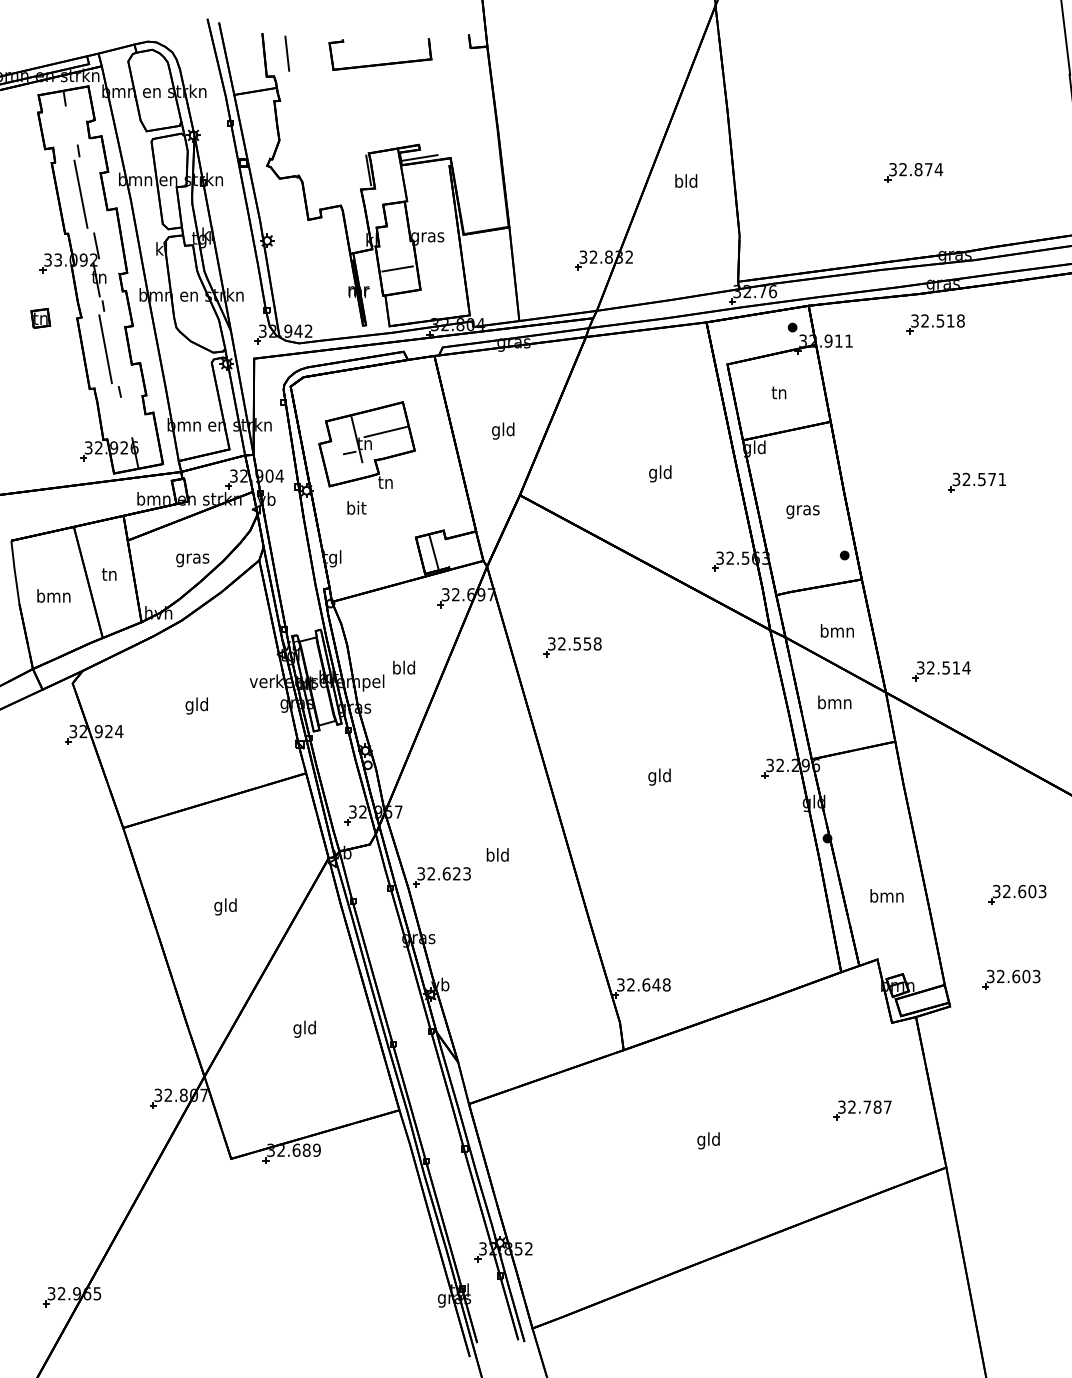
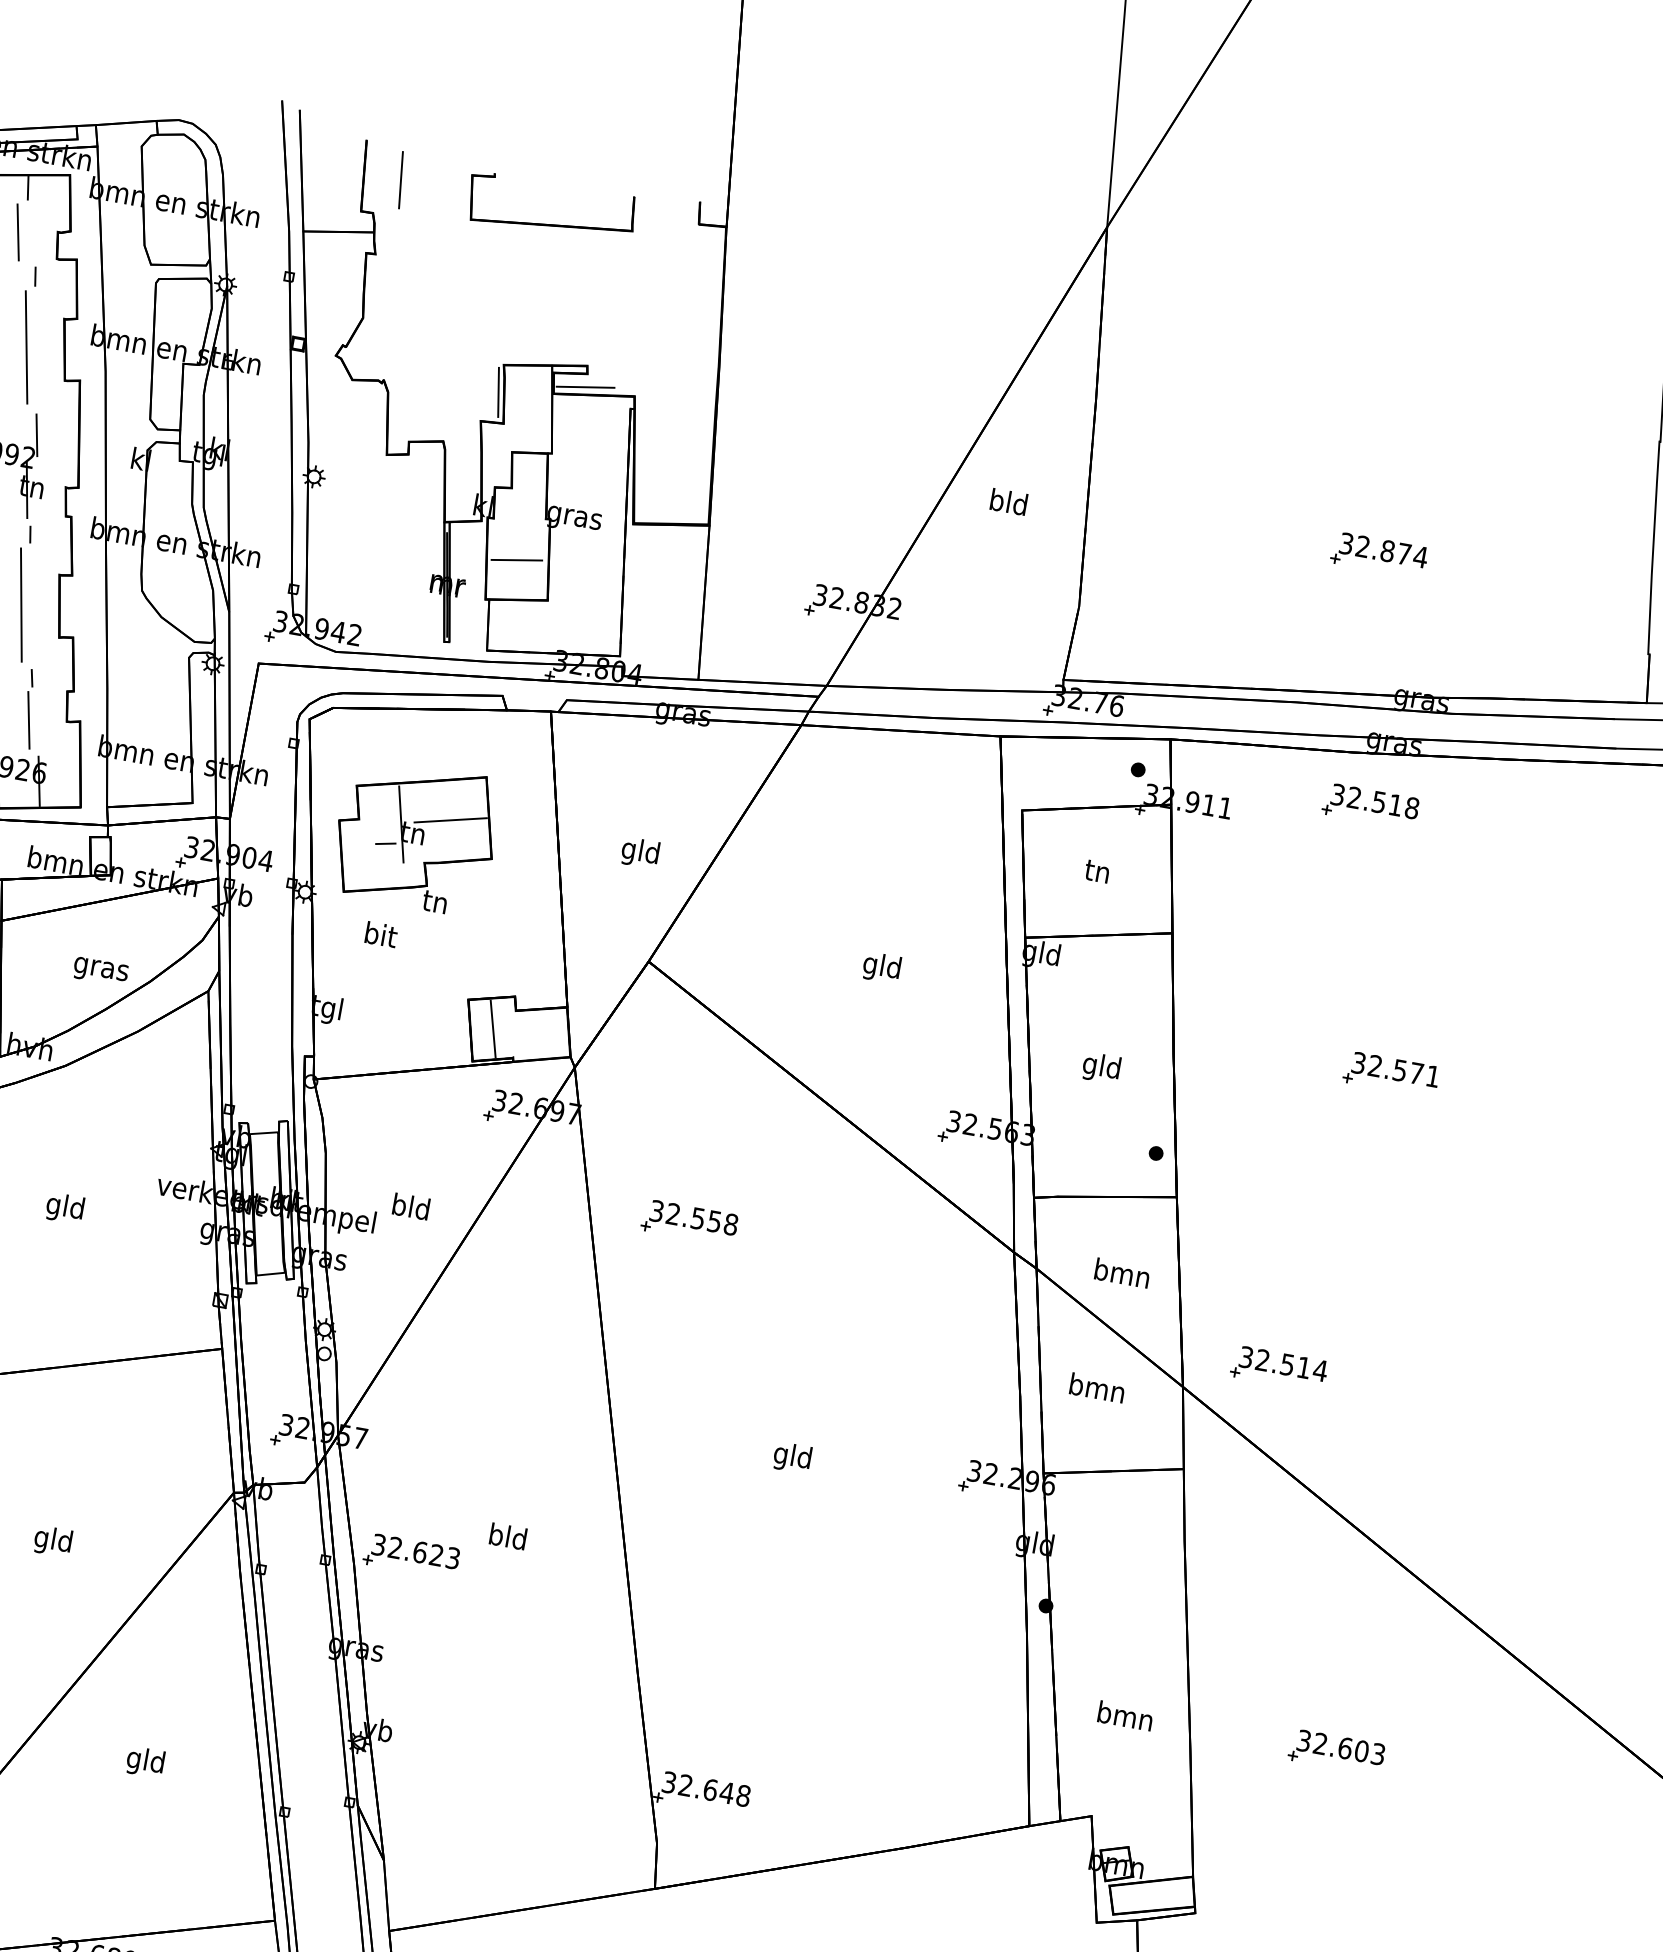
line: (63, 126) -> (18, 232), added
line: (122, 417) -> (28, 720), added
text: (802, 509) -> (1101, 1066), gras -> gld
part: (1011, 979) -> (1302, 1887), removed

